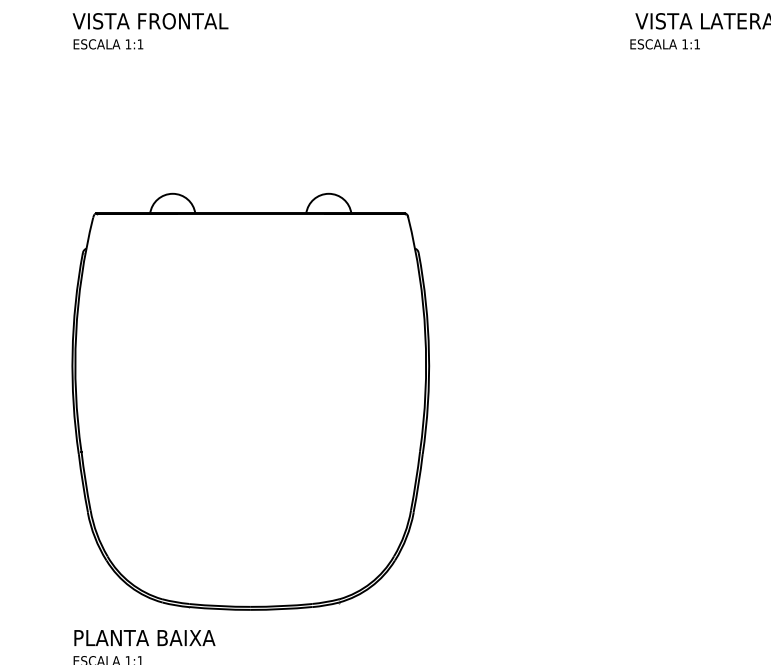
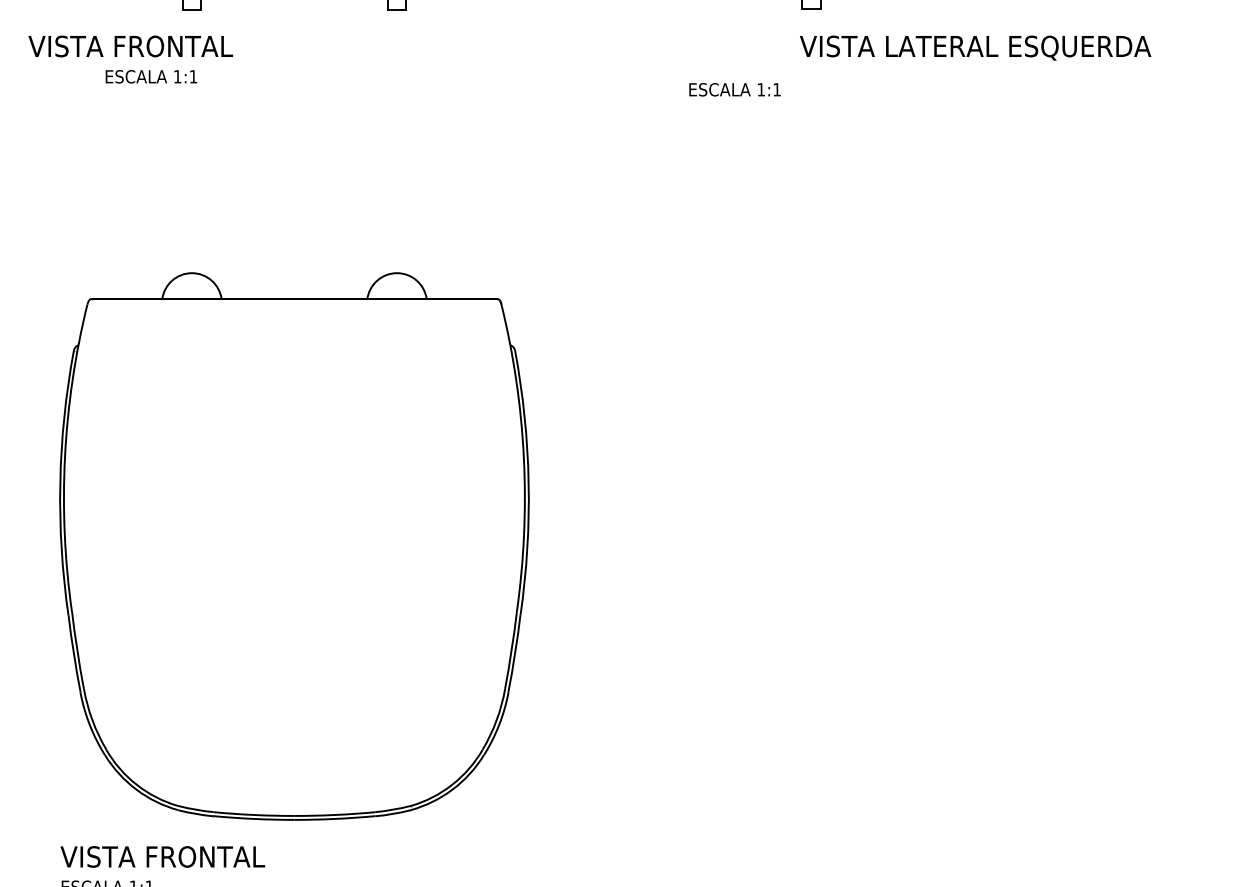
text: (150, 21) -> (130, 46), moved
text: (108, 44) -> (151, 76), moved
text: (664, 44) -> (734, 89), moved
text: (150, 637) -> (162, 856), PLANTA BAIXA -> VISTA FRONTAL

